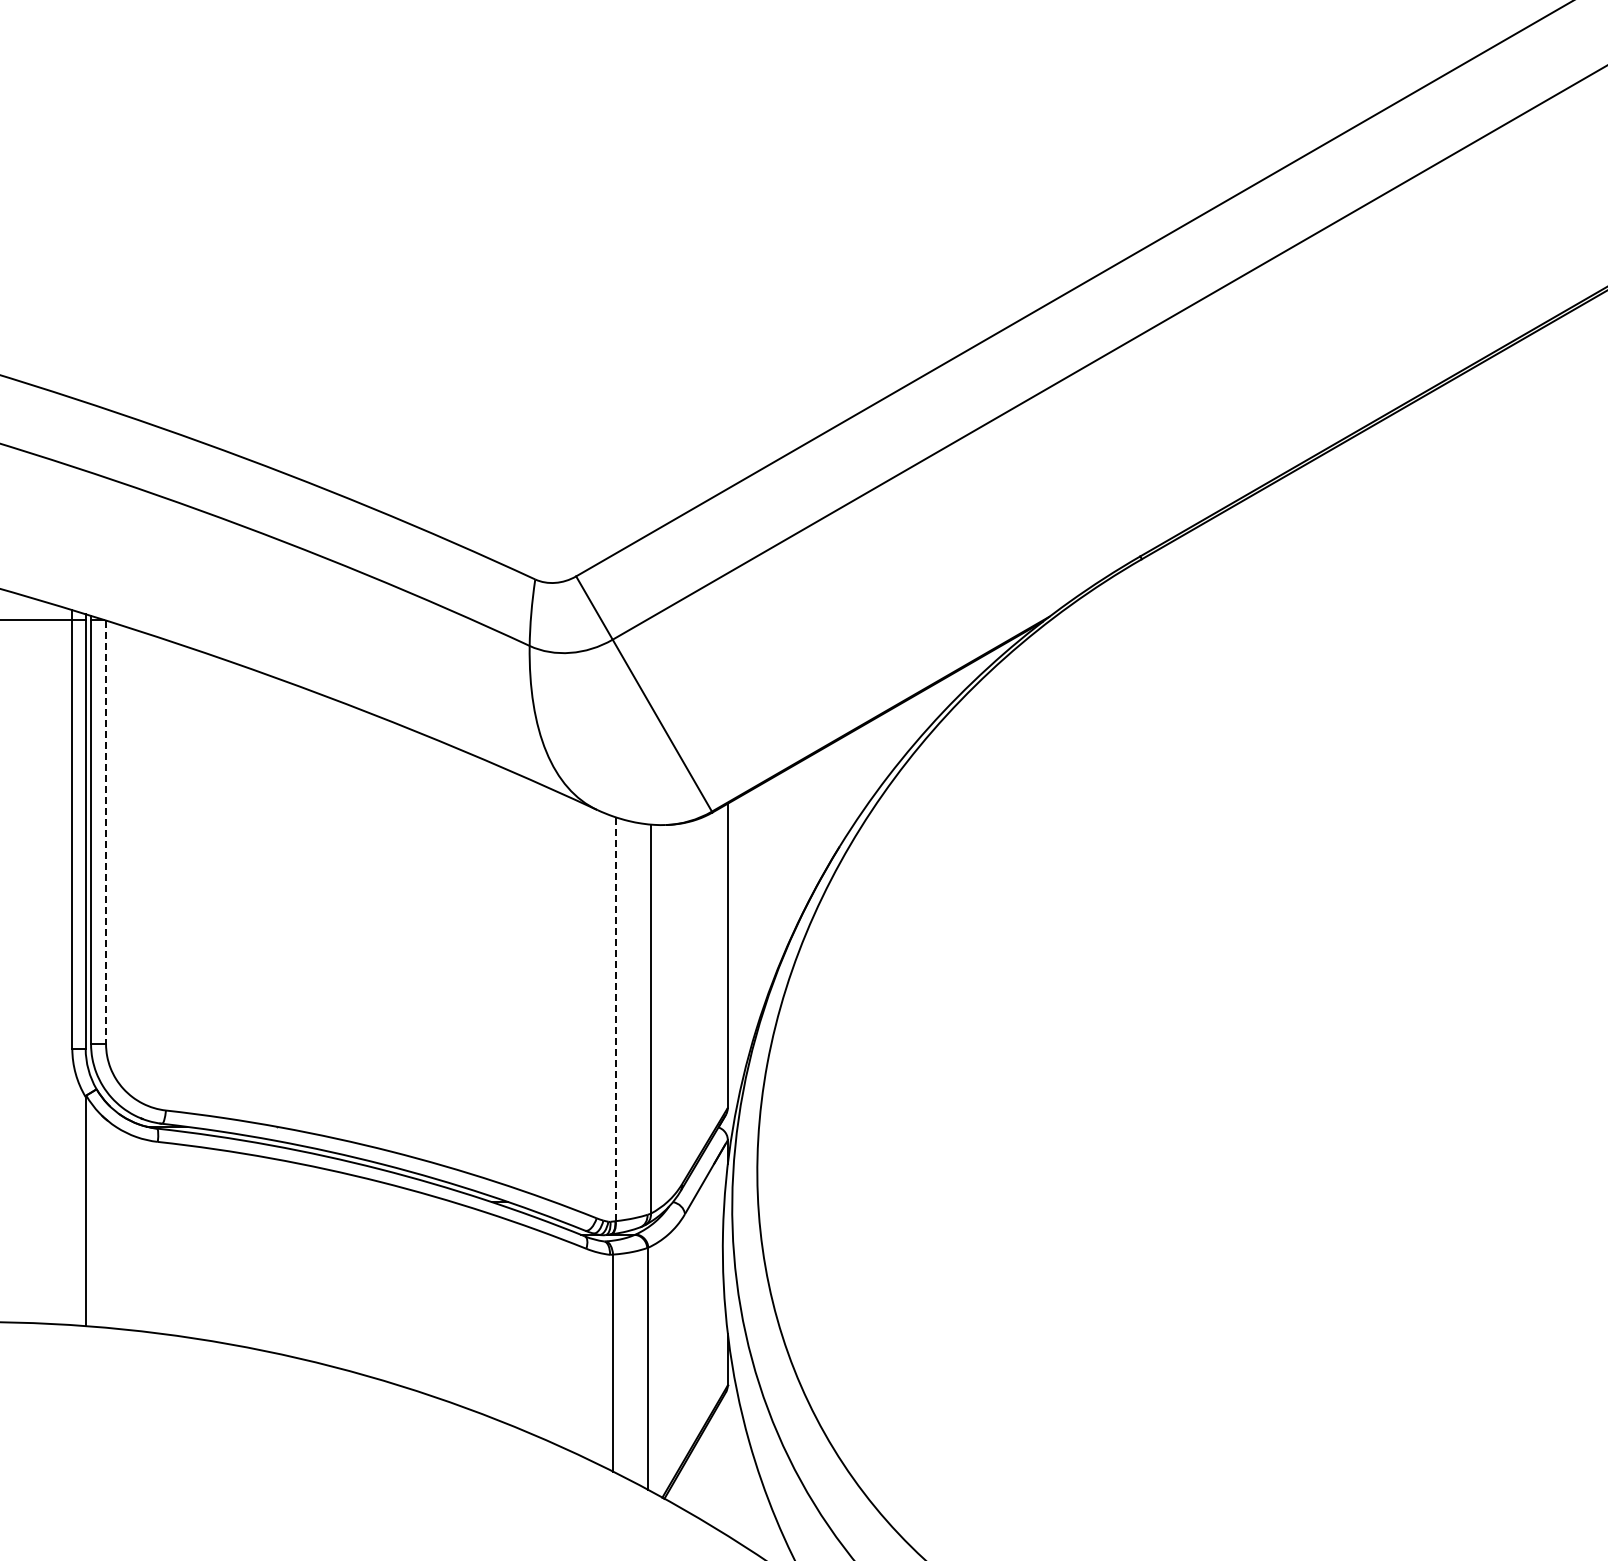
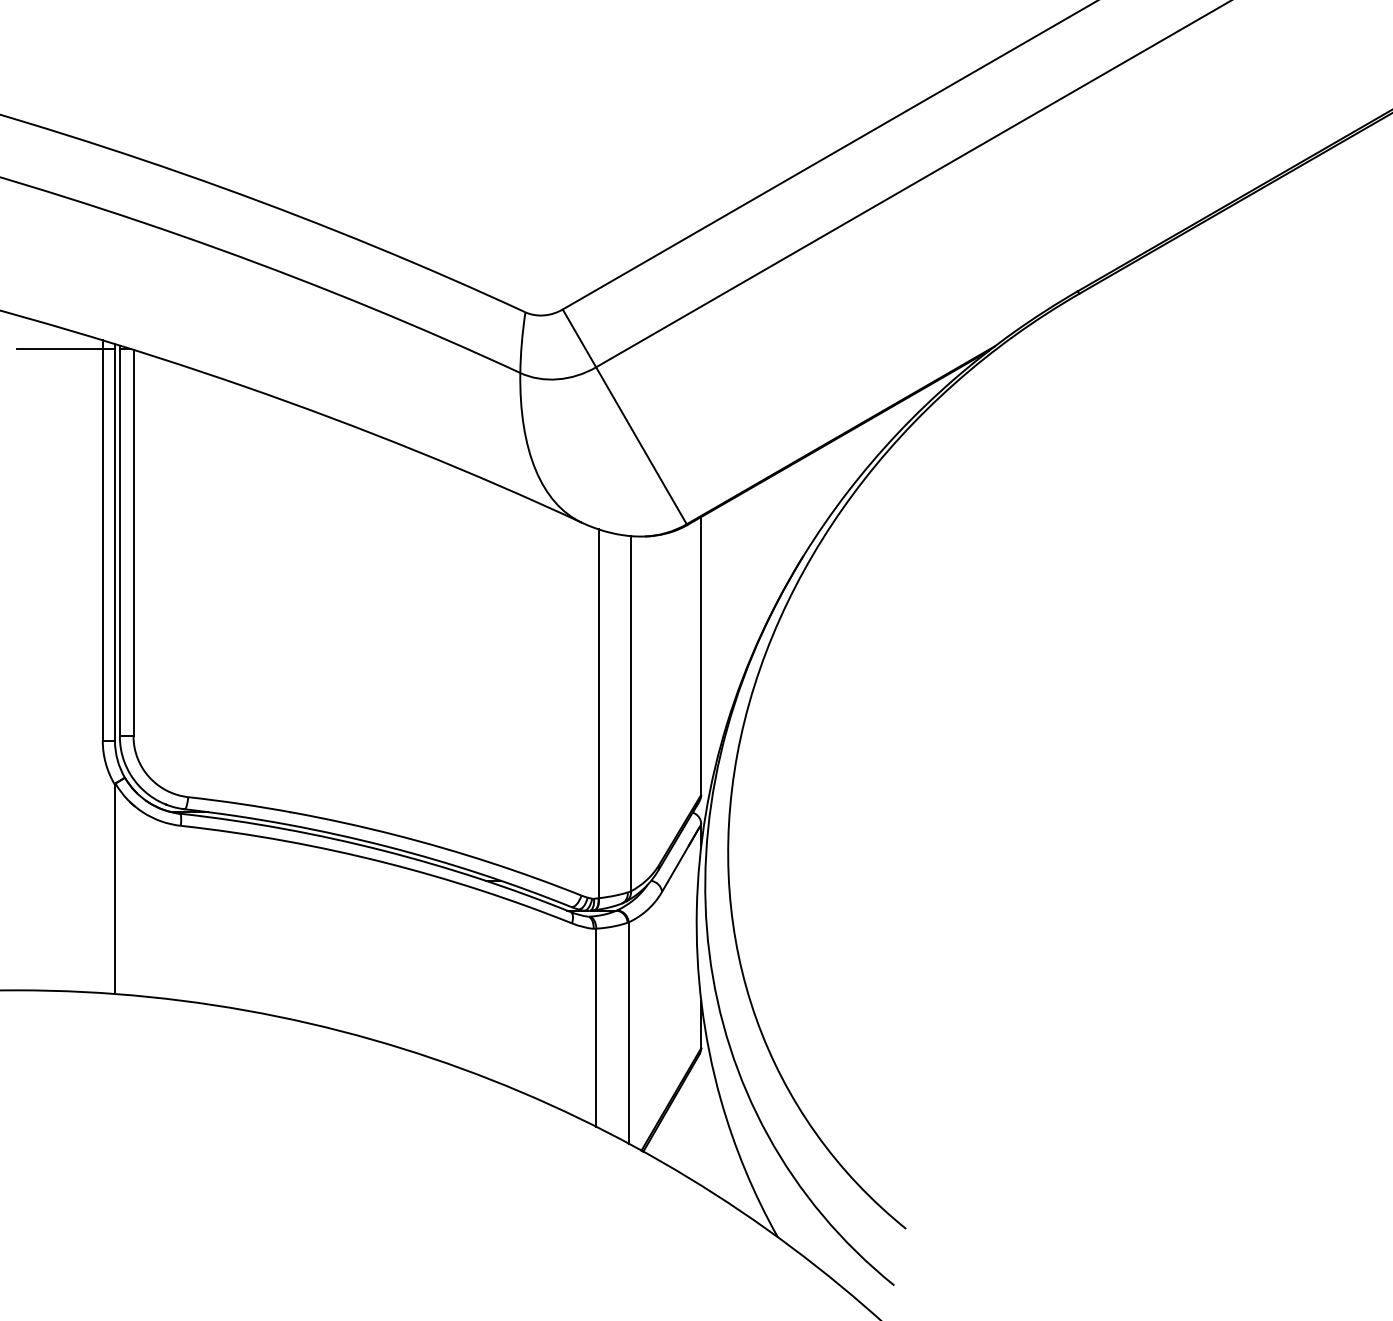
line: (106, 832) -> (133, 543), dashed -> solid
line: (615, 1019) -> (598, 714), dashed -> solid

